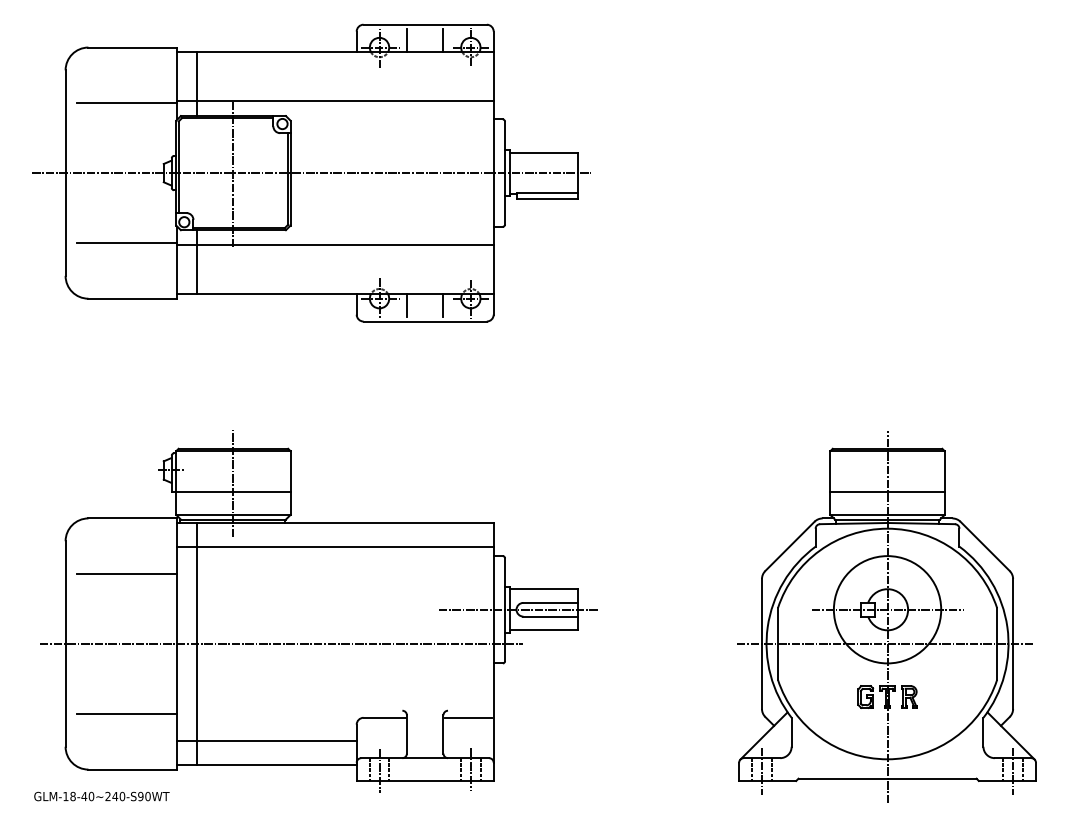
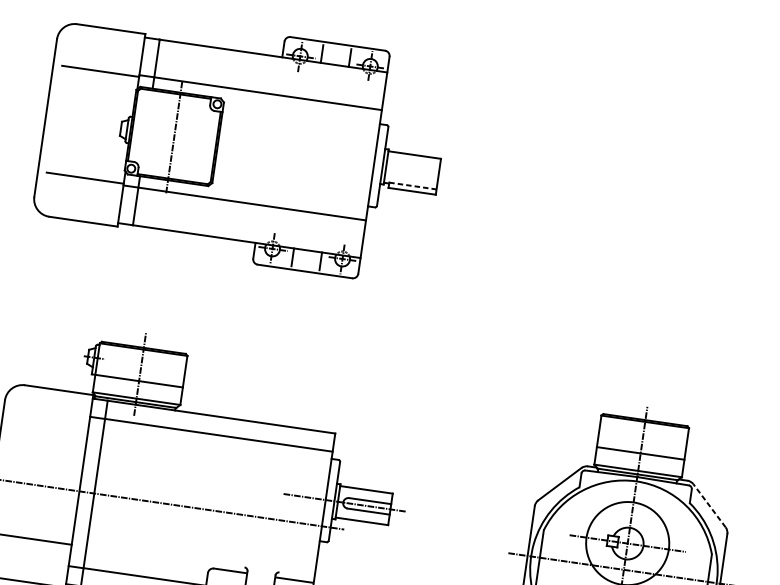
line: (311, 173) -> (234, 145), removed
line: (547, 192) -> (413, 186), solid -> dashed
line: (985, 546) -> (709, 505), solid -> dashed
line: (127, 574) -> (48, 432), removed

